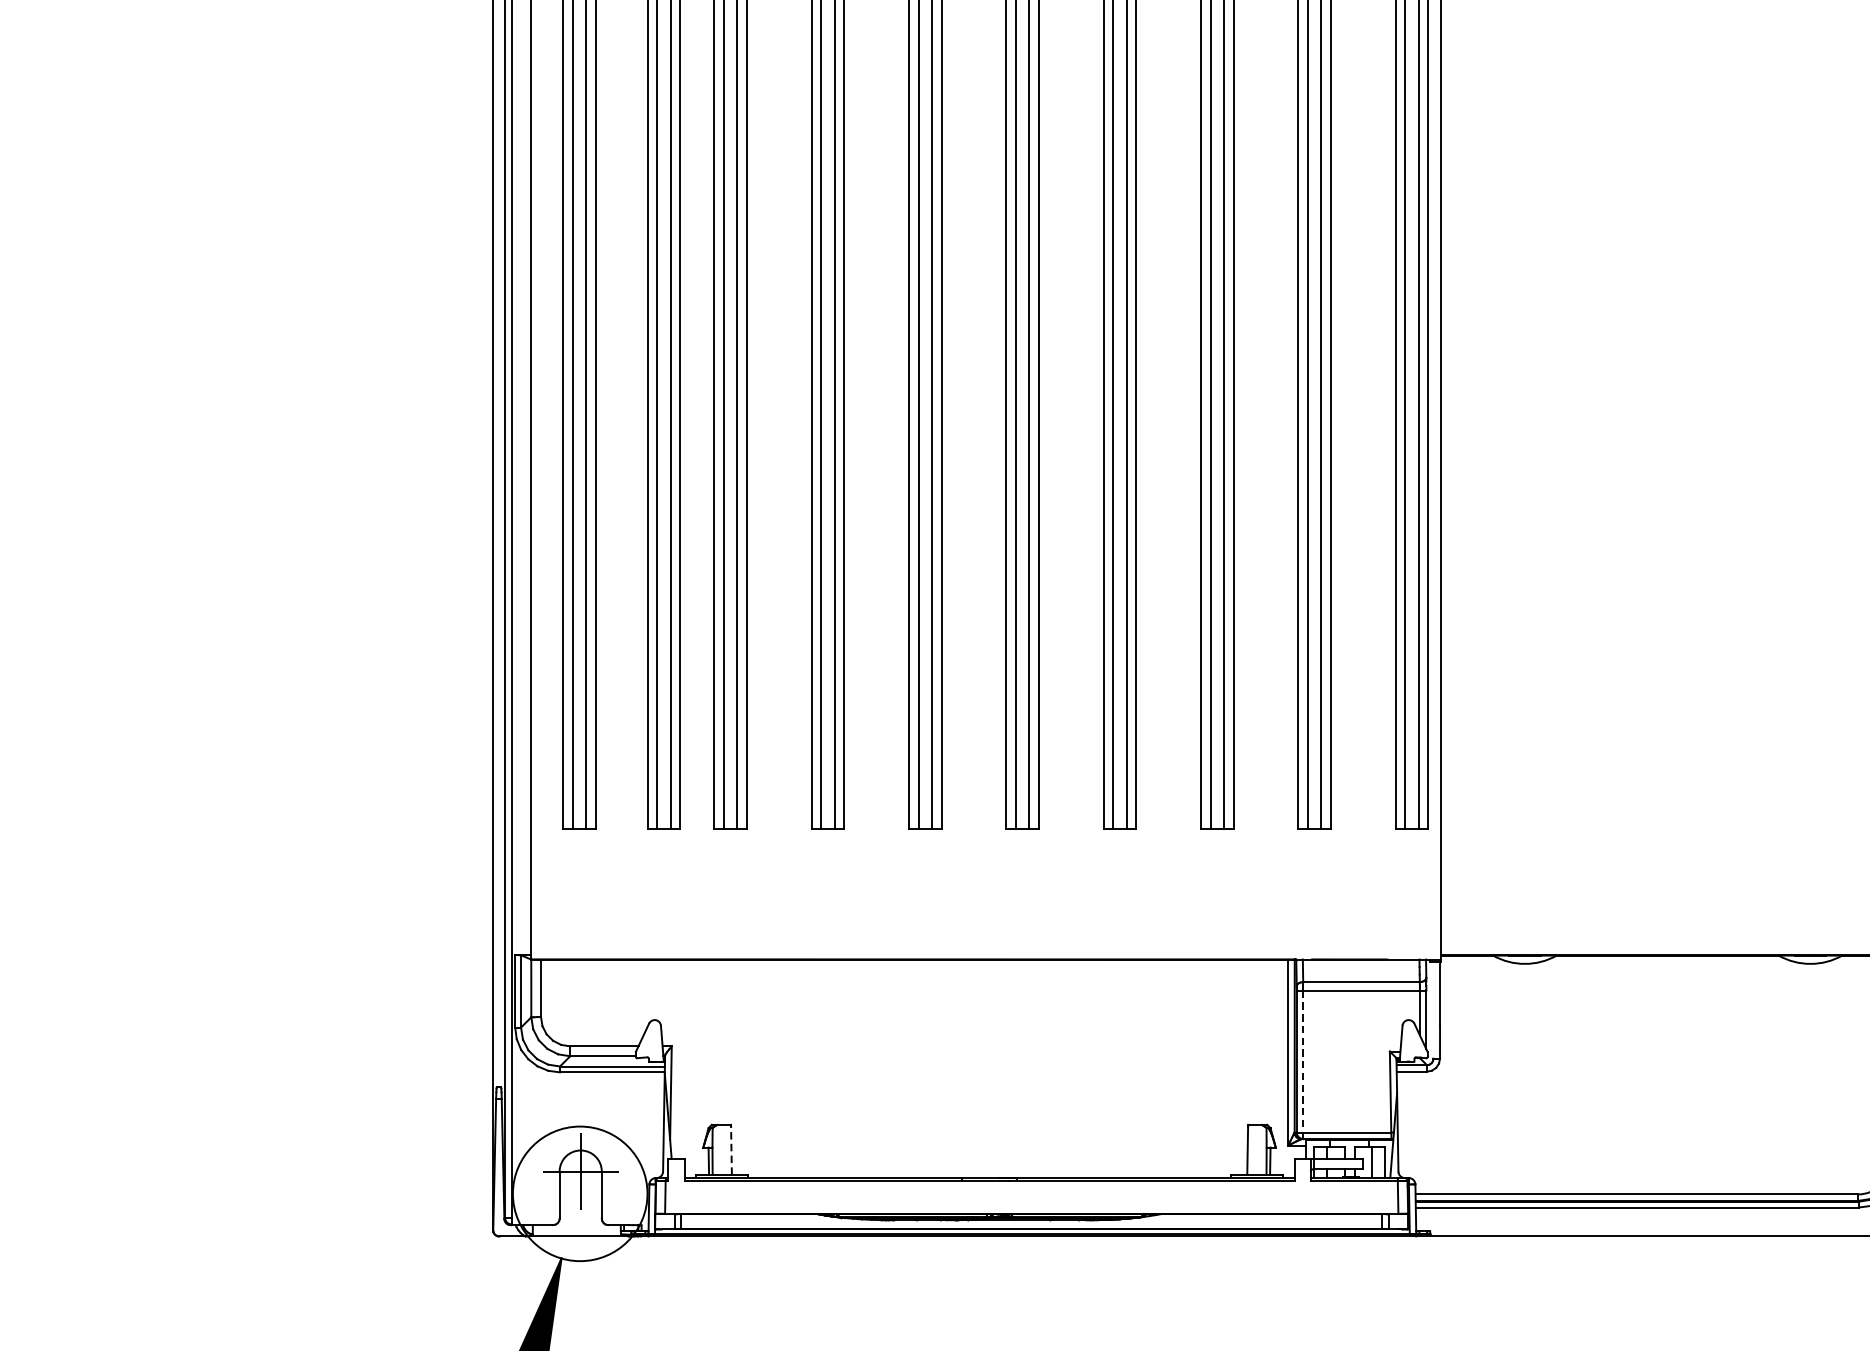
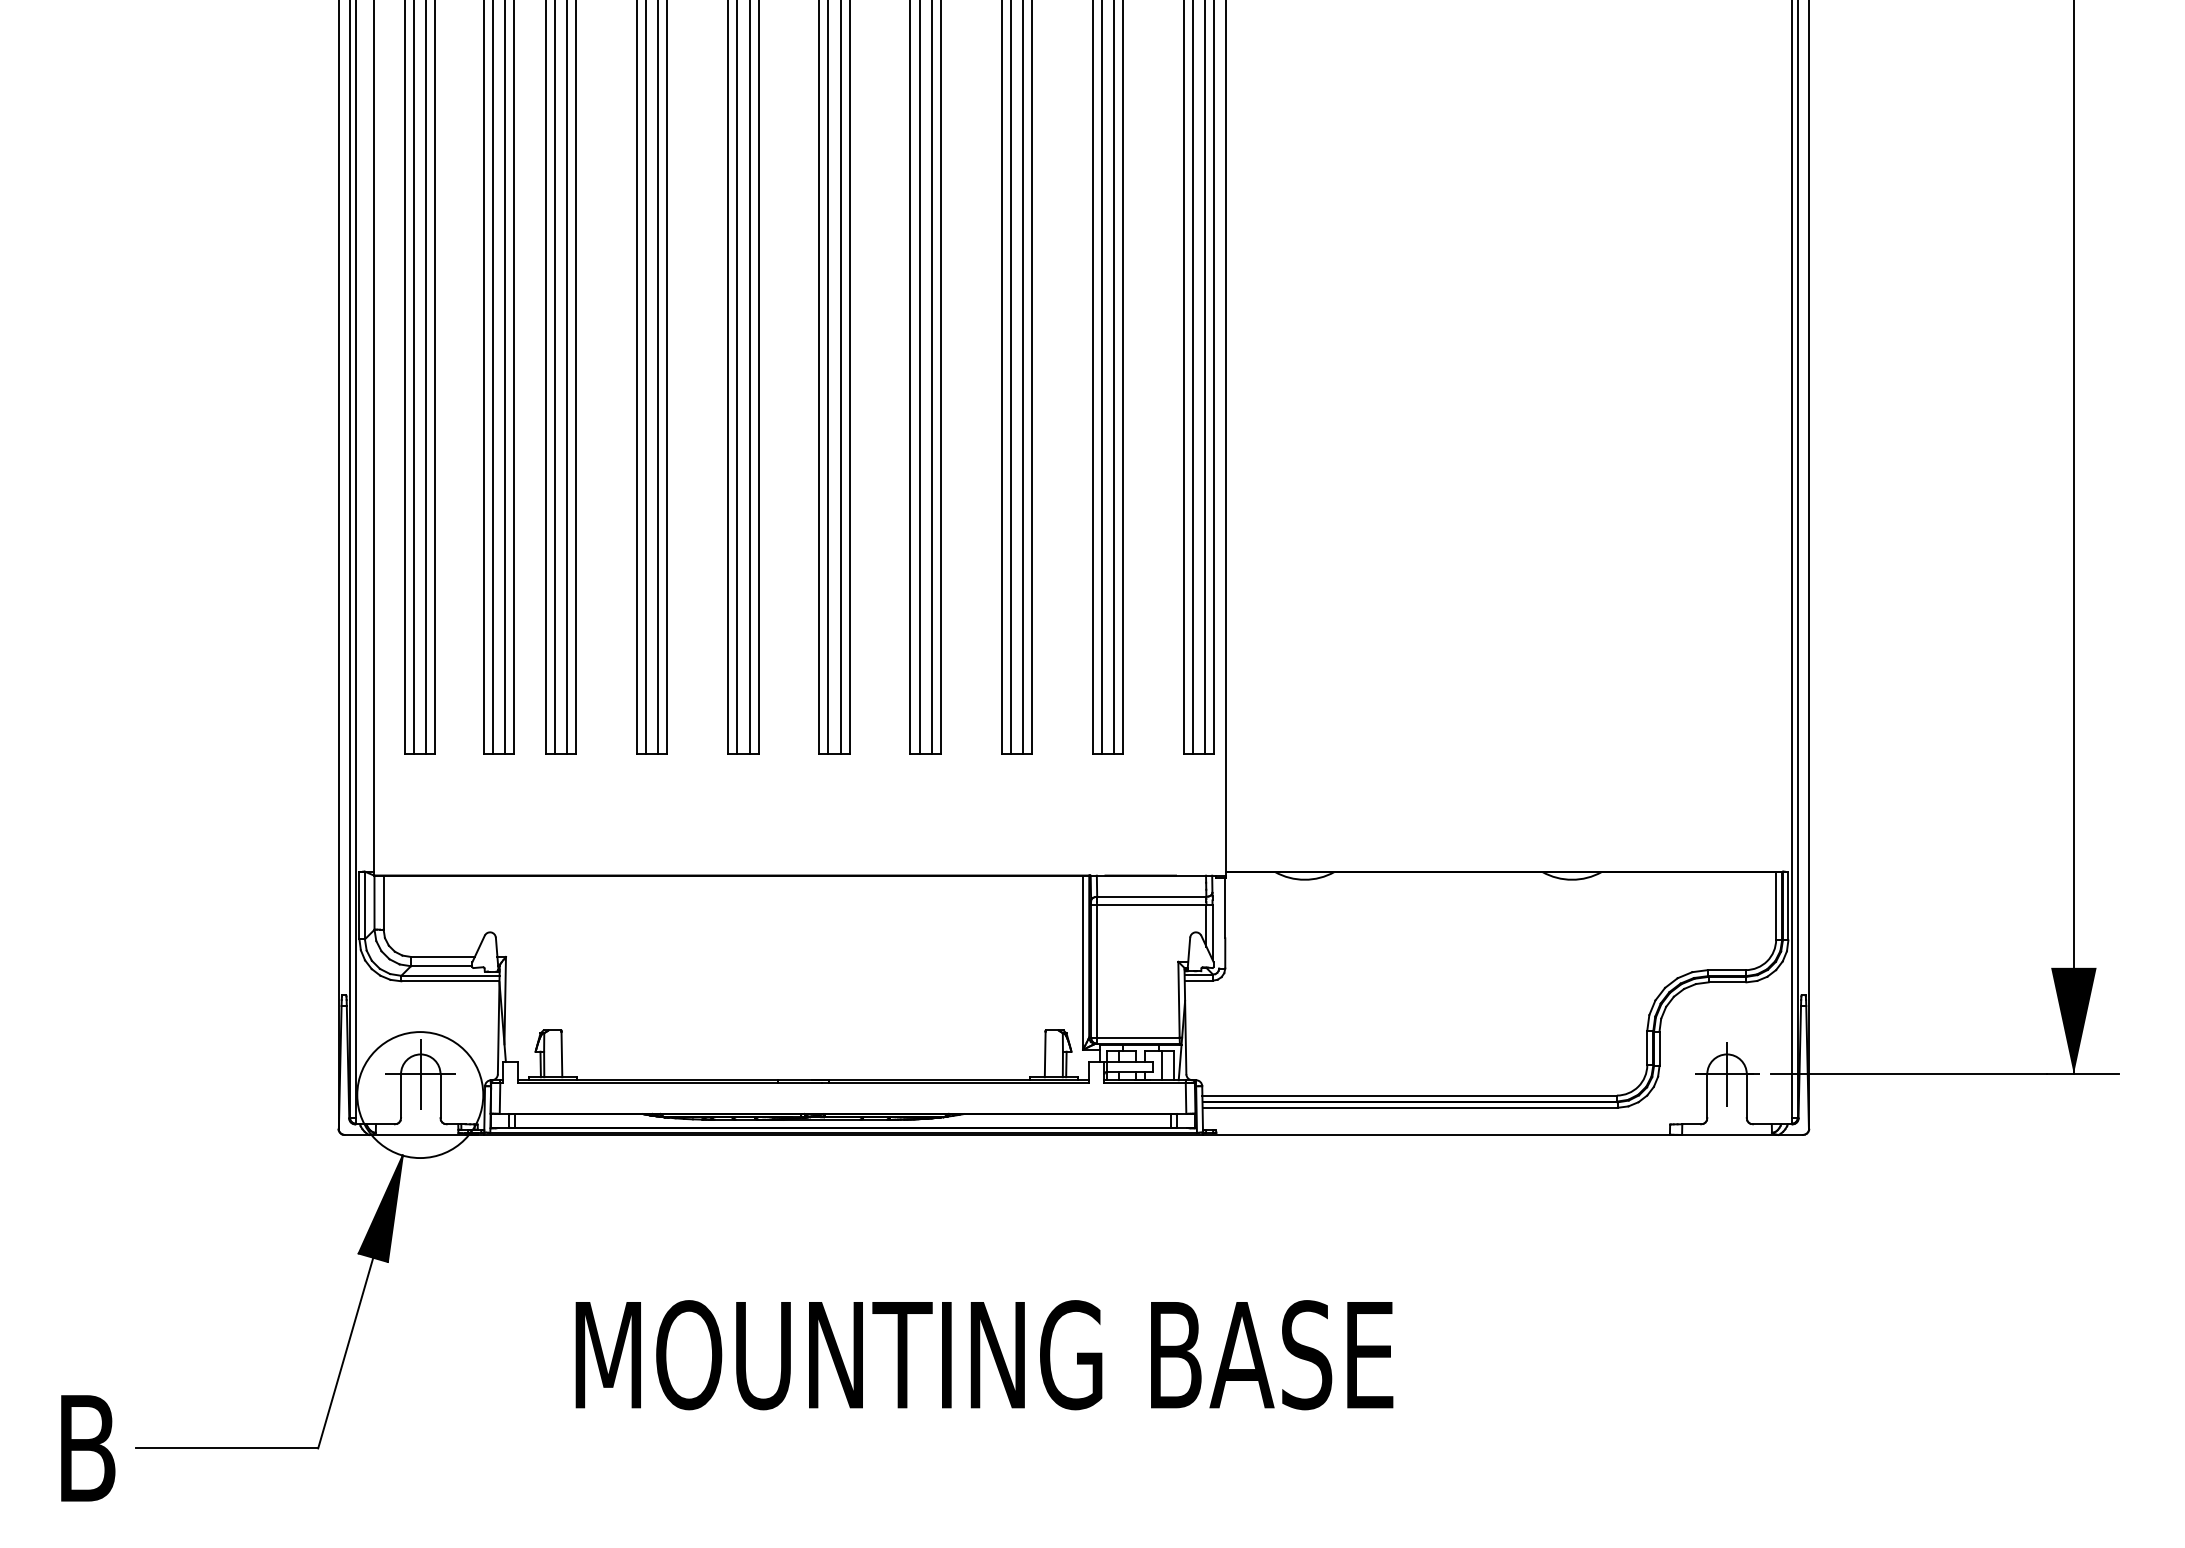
line: (1303, 1065) -> (1097, 974), dashed -> solid
line: (731, 1150) -> (561, 1054), dashed -> solid

